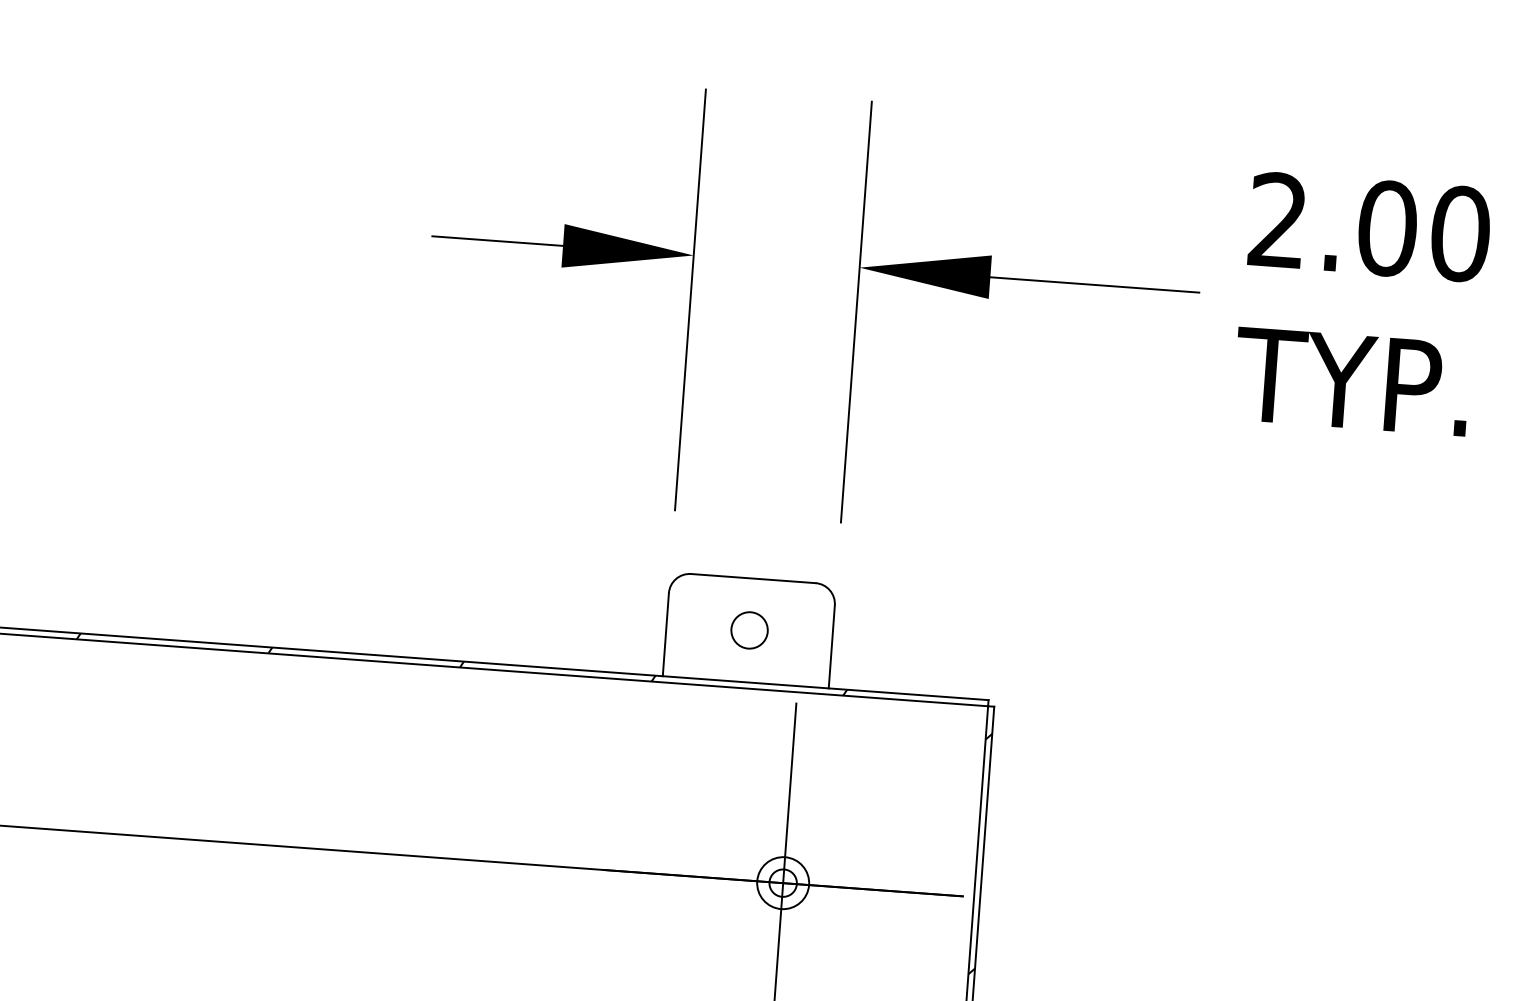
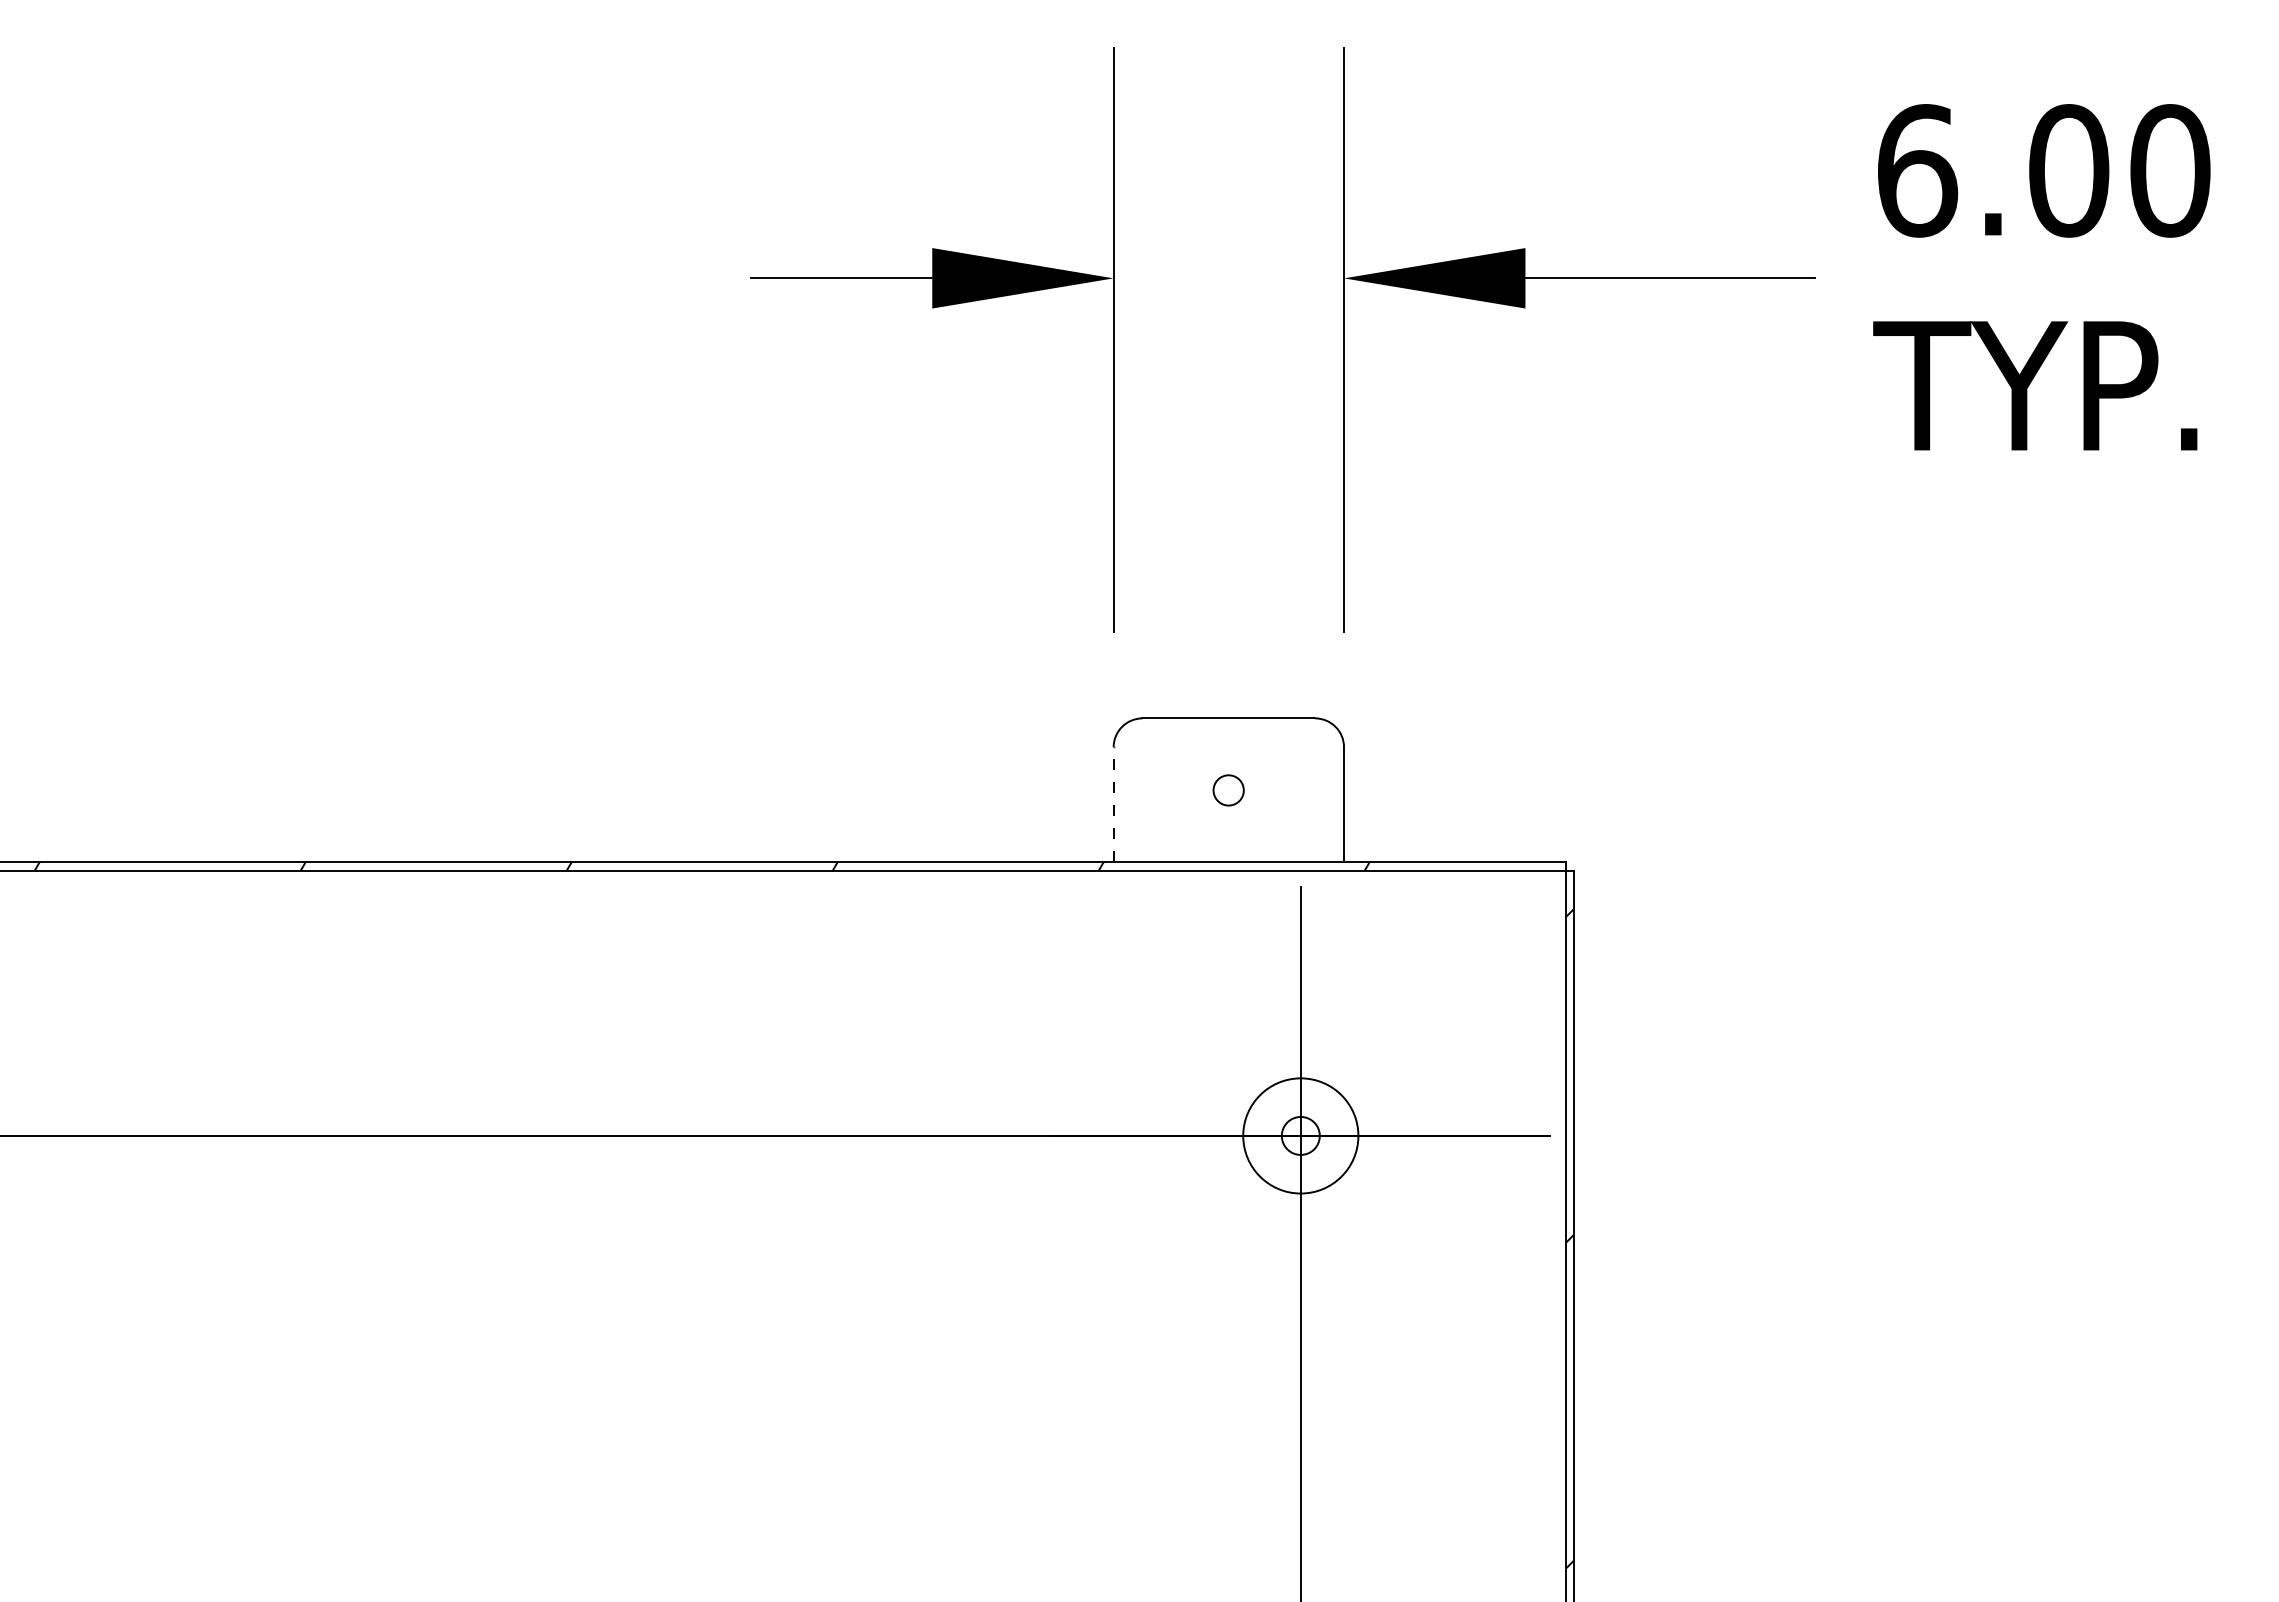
text: (1279, 220) -> (1918, 170), 2.00 -> 6.00
circle: (749, 630) -> (1228, 790), size x0.6
line: (665, 634) -> (1113, 804), solid -> dashed
circle: (782, 882) -> (1300, 1135), size x1.6

